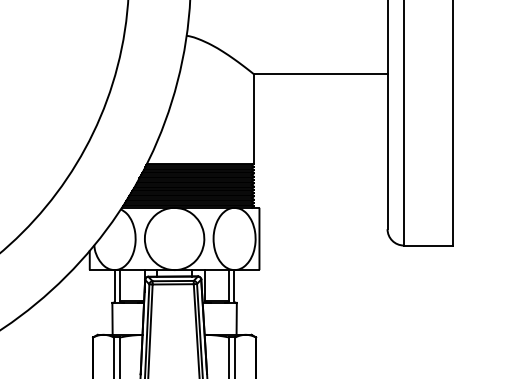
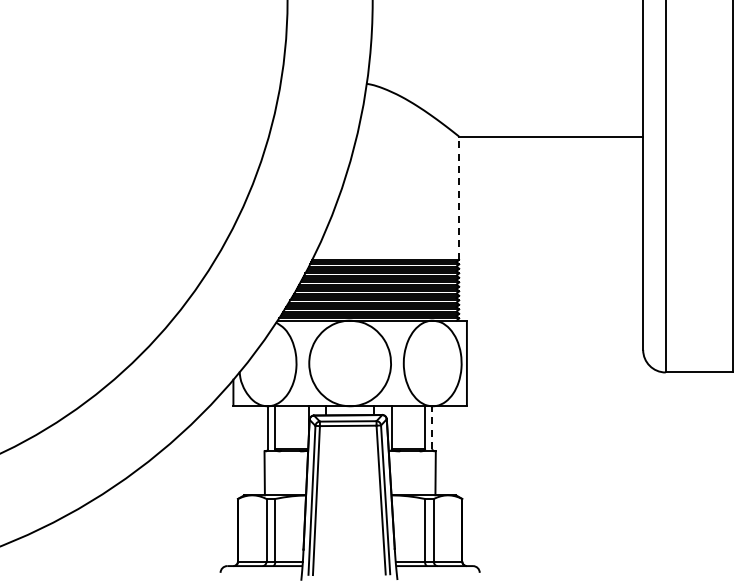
line: (254, 119) -> (459, 198), solid -> dashed
line: (234, 285) -> (432, 427), solid -> dashed

